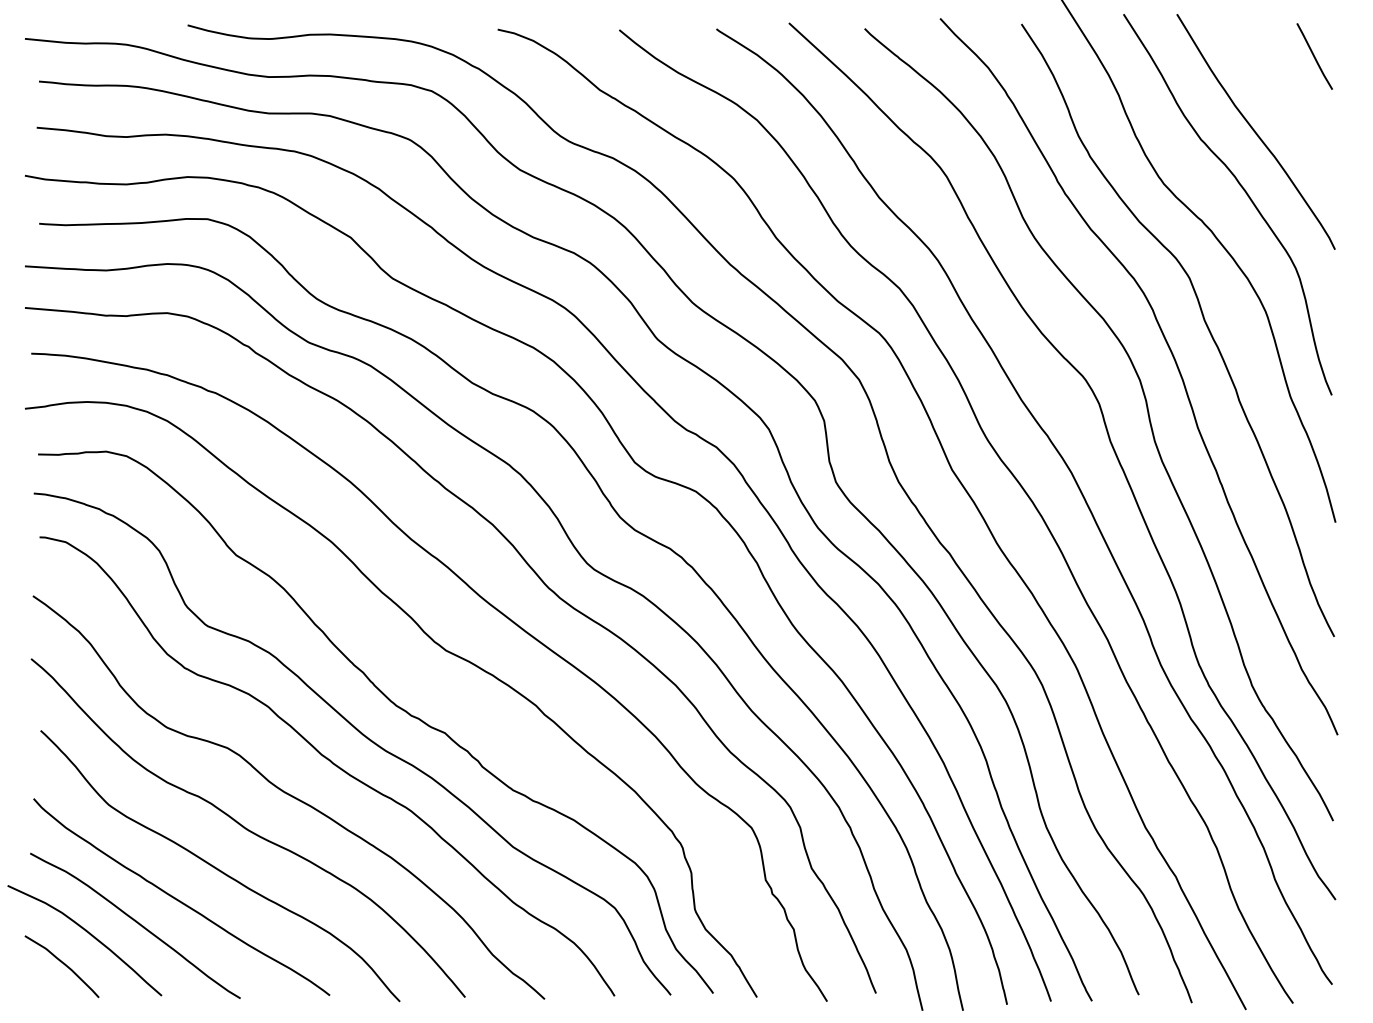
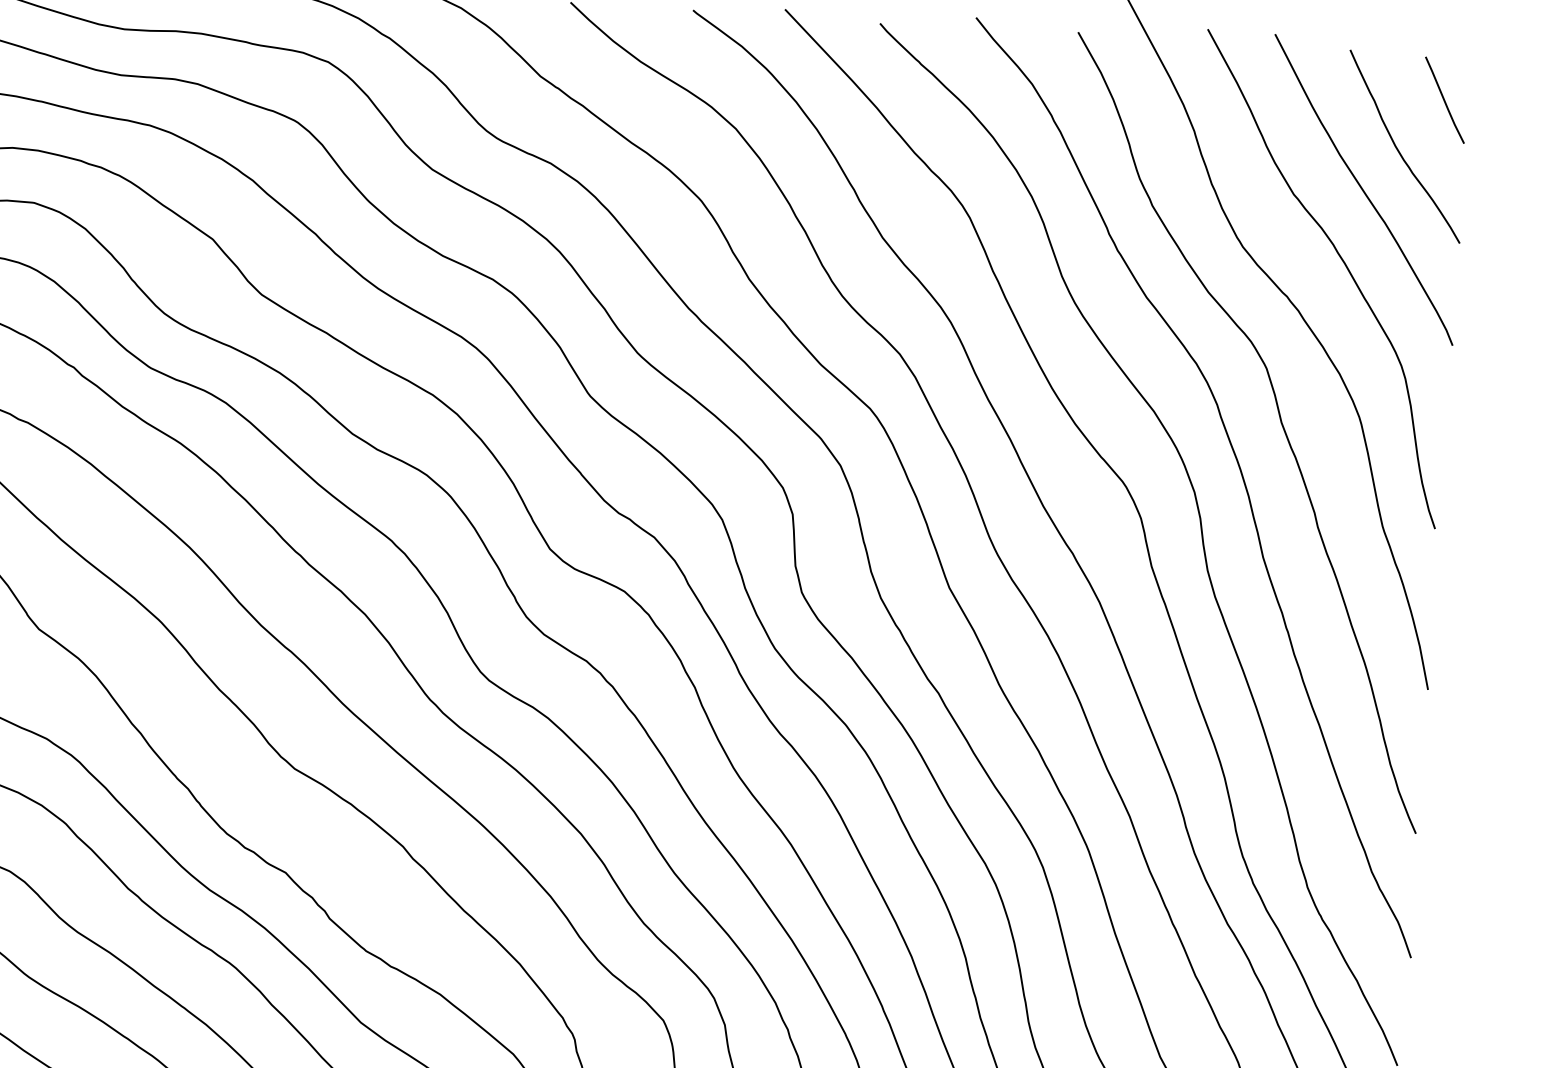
curve: (1281, 98) -> (1399, 150), added

